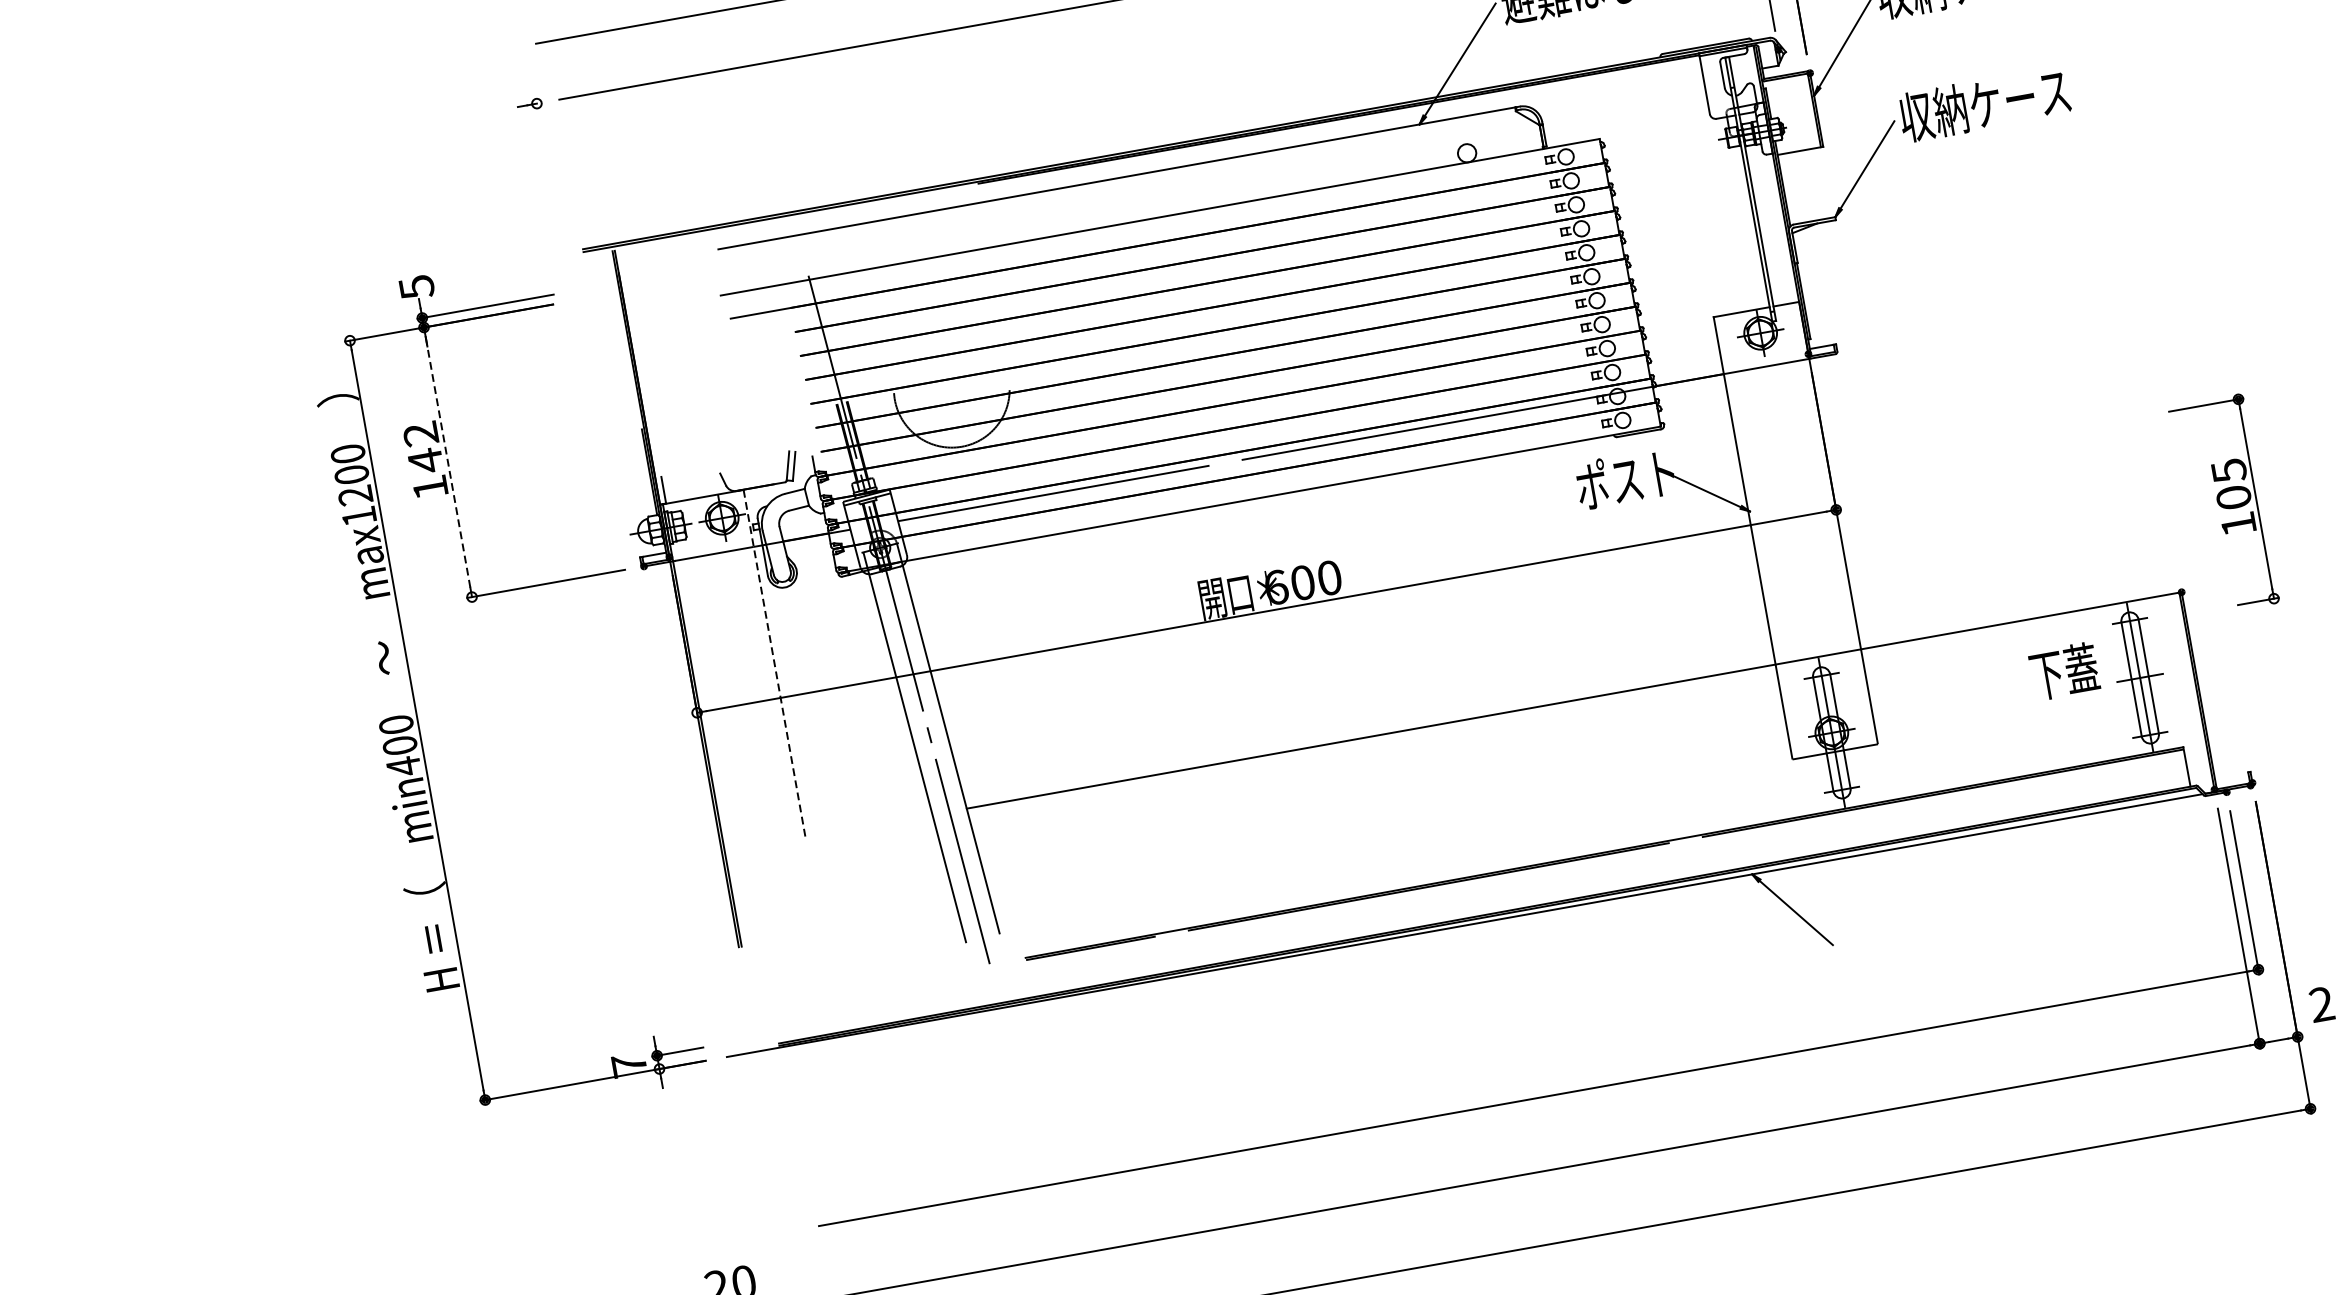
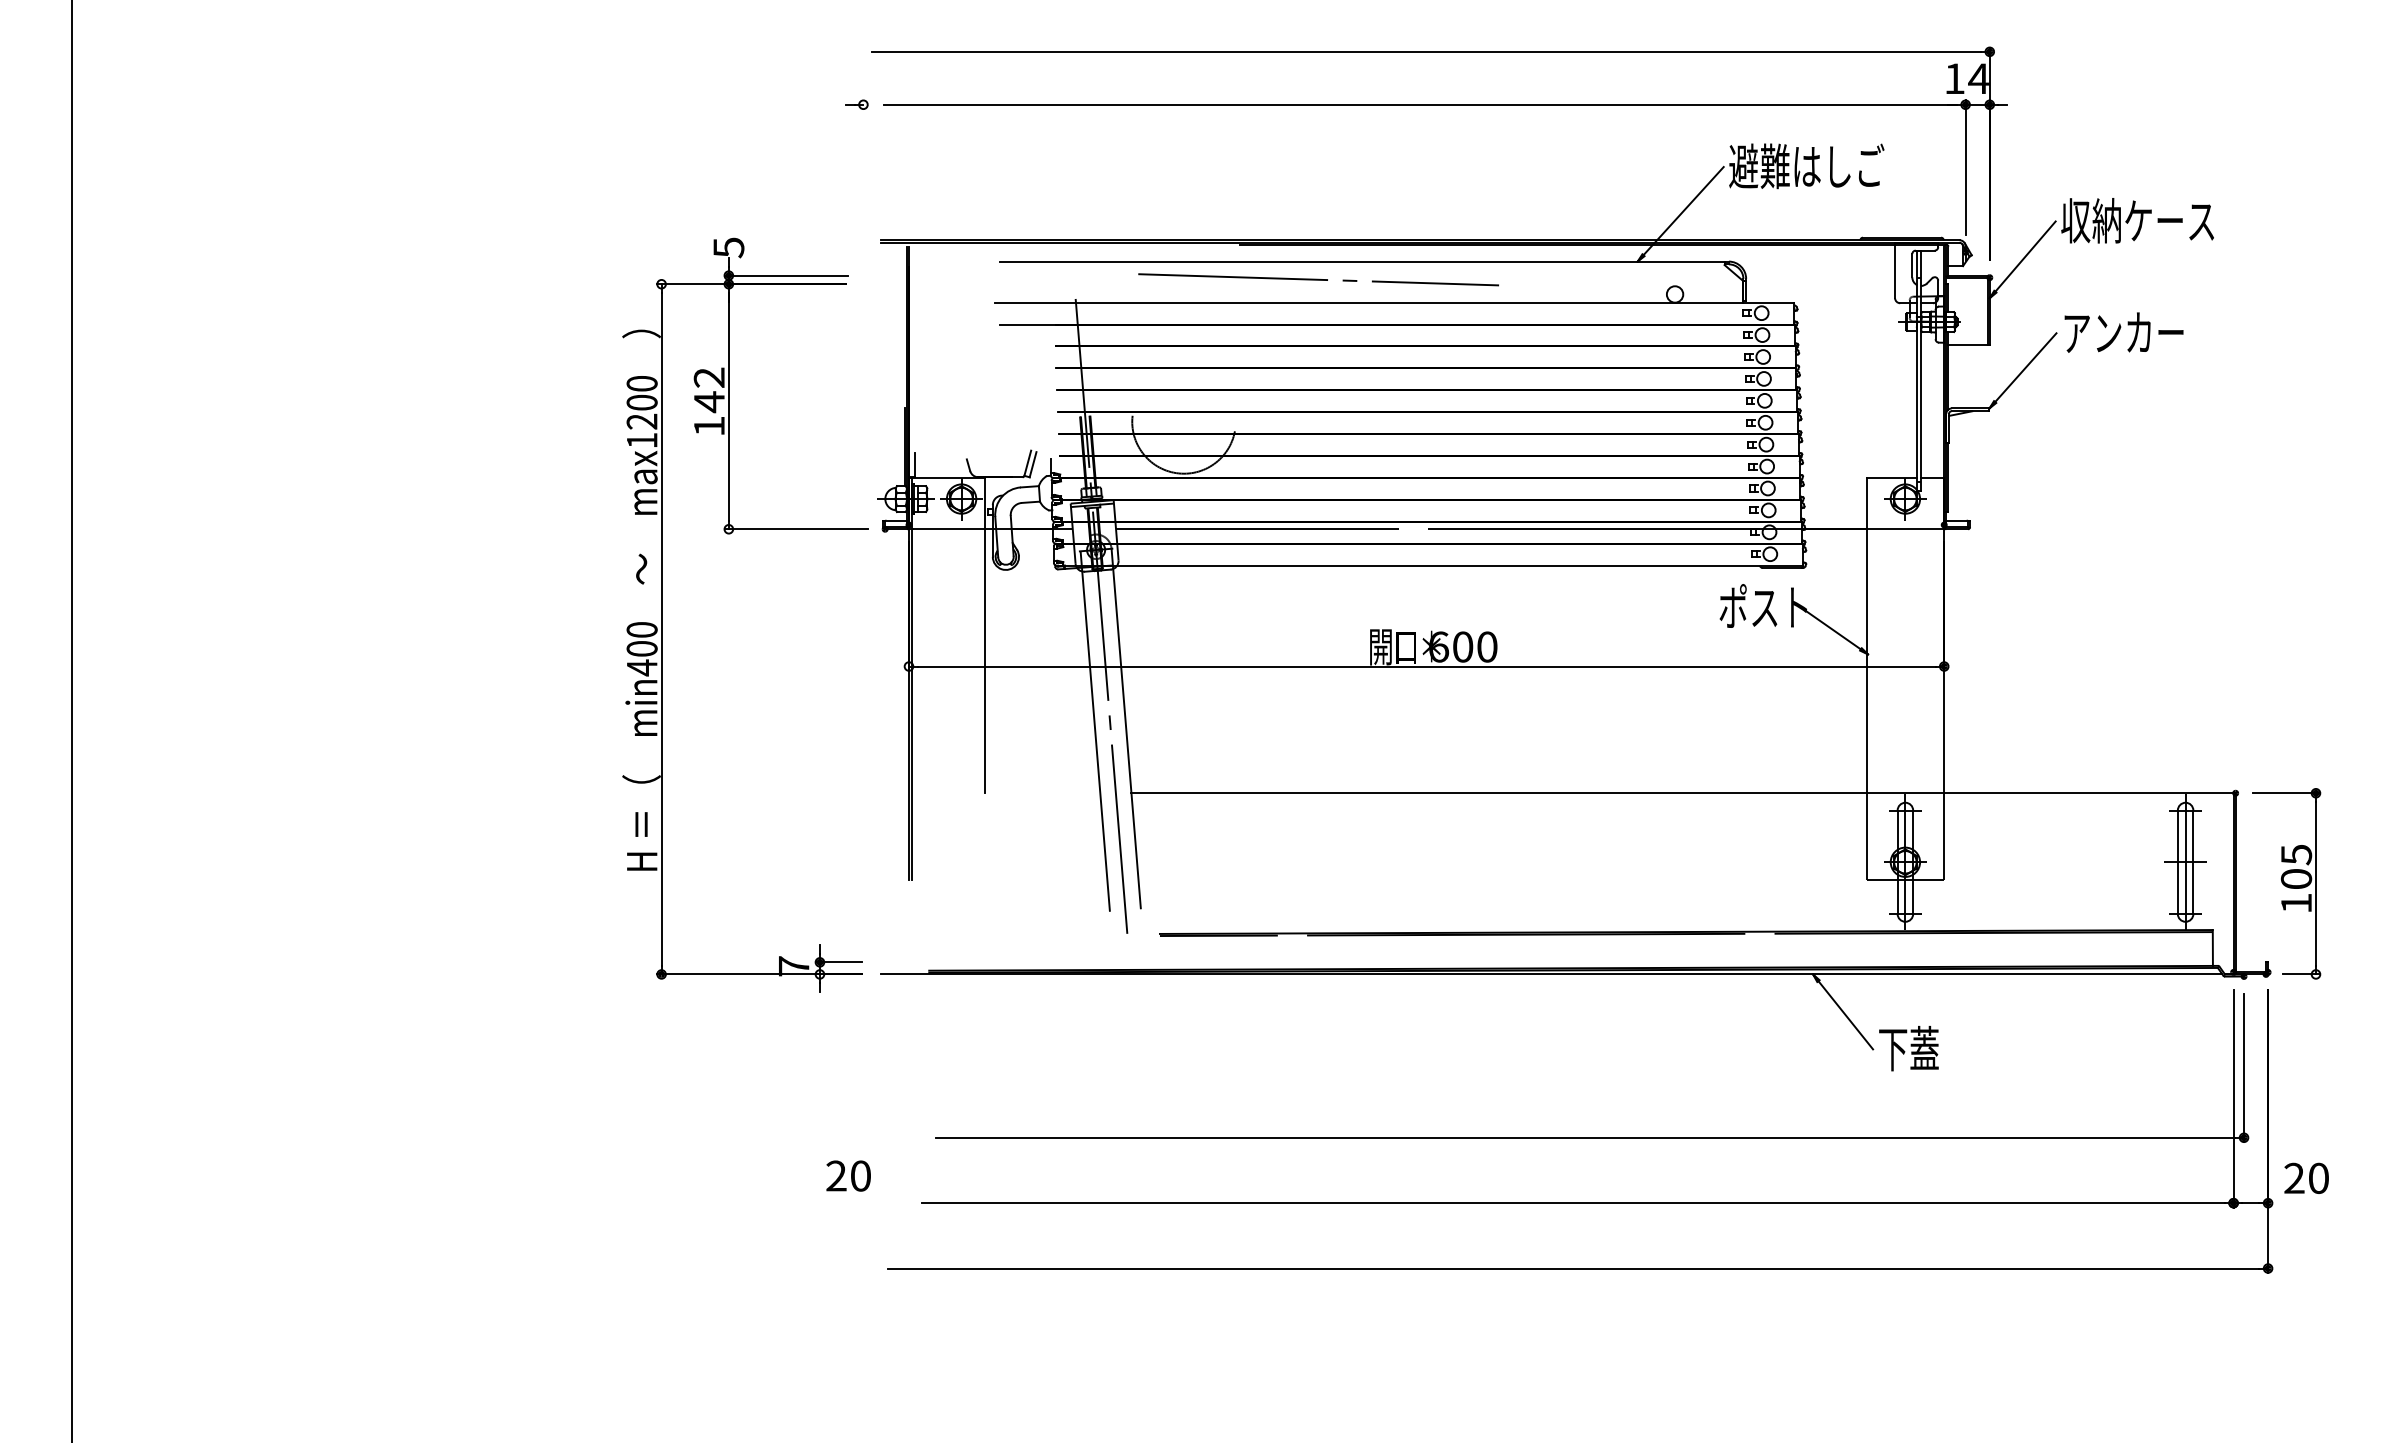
text: (1984, 104) -> (2138, 332), 収納ケース -> アンカー
line: (1071, 206) -> (1318, 279), added
line: (447, 462) -> (728, 406), dashed -> solid
part: (2223, 504) -> (2286, 883), moved
line: (774, 663) -> (984, 635), dashed -> solid
text: (2063, 671) -> (1908, 1048), moved

